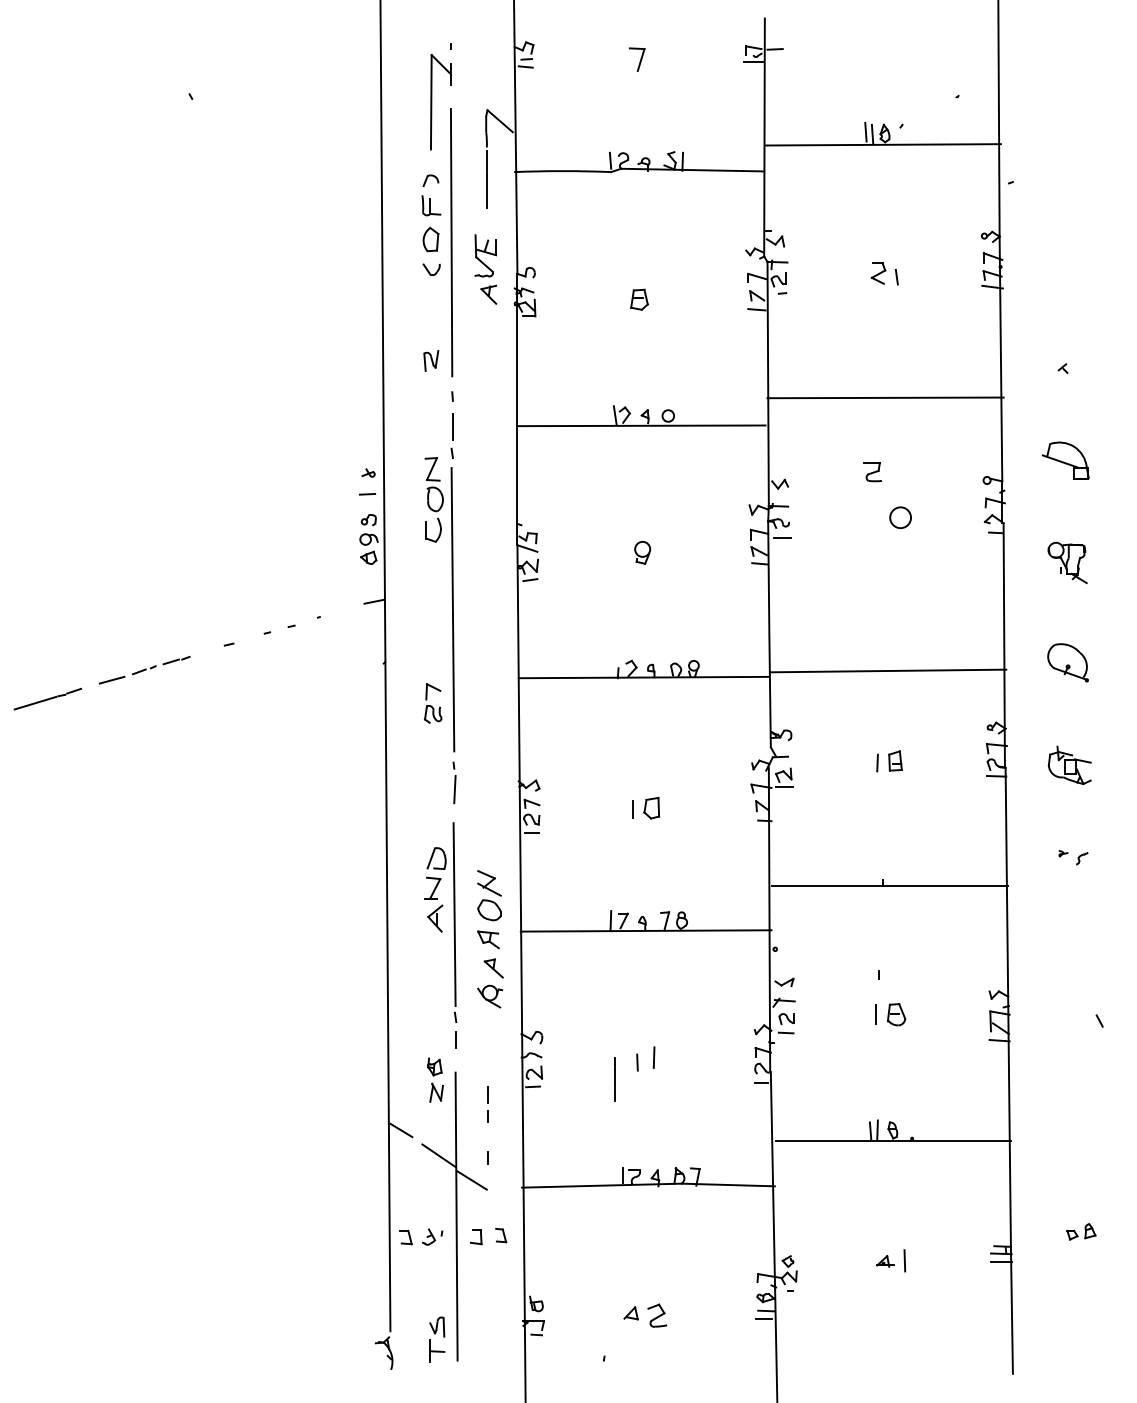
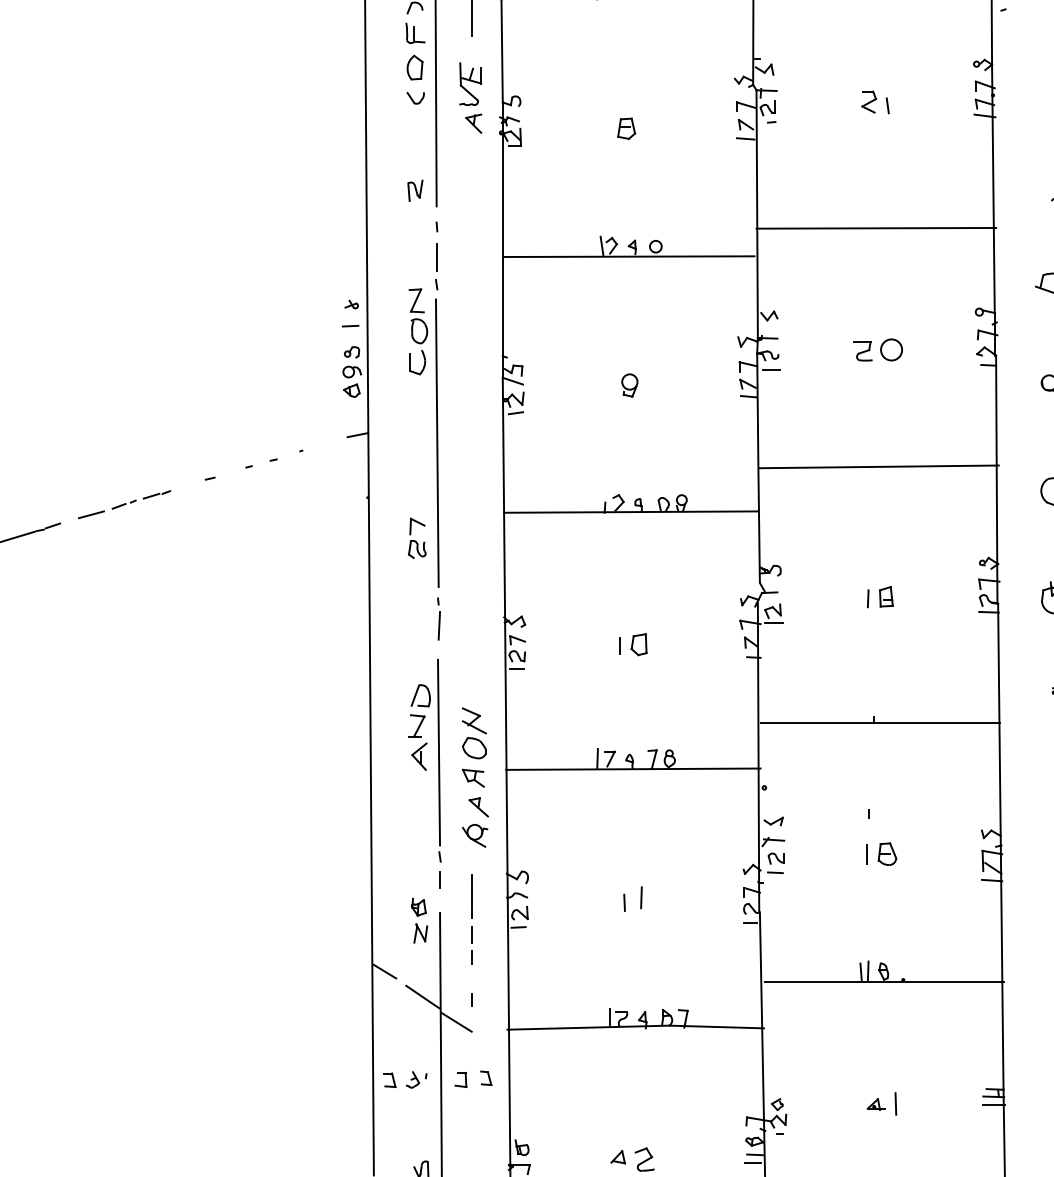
part: (872, 472) -> (863, 351), moved
line: (888, 670) -> (879, 466), moved
line: (614, 1079) -> (472, 896), moved

